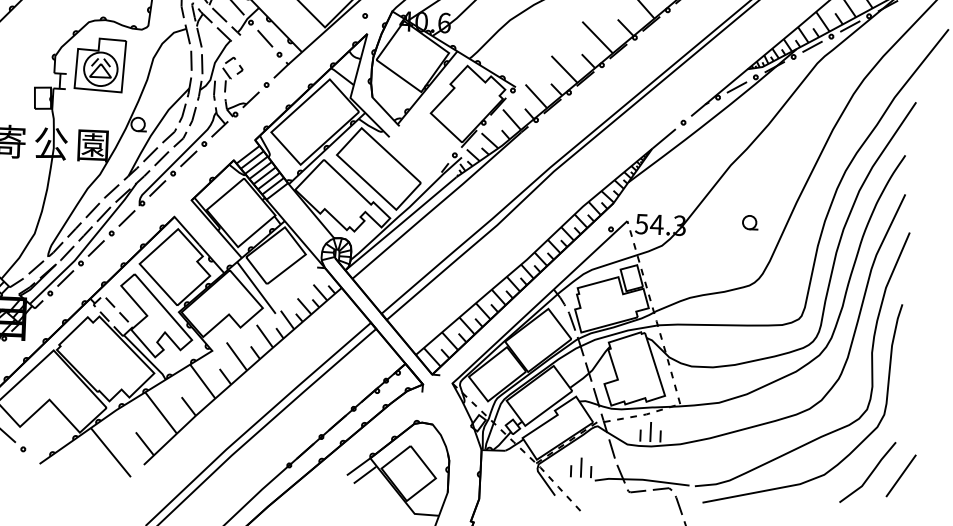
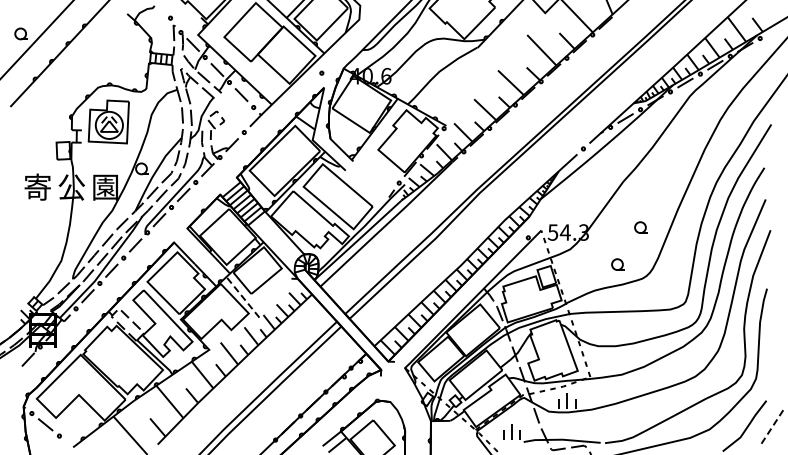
part: (719, 266) -> (617, 264), added
line: (255, 286) -> (242, 296), solid -> dashed
line: (900, 475) -> (771, 427), solid -> dashed

